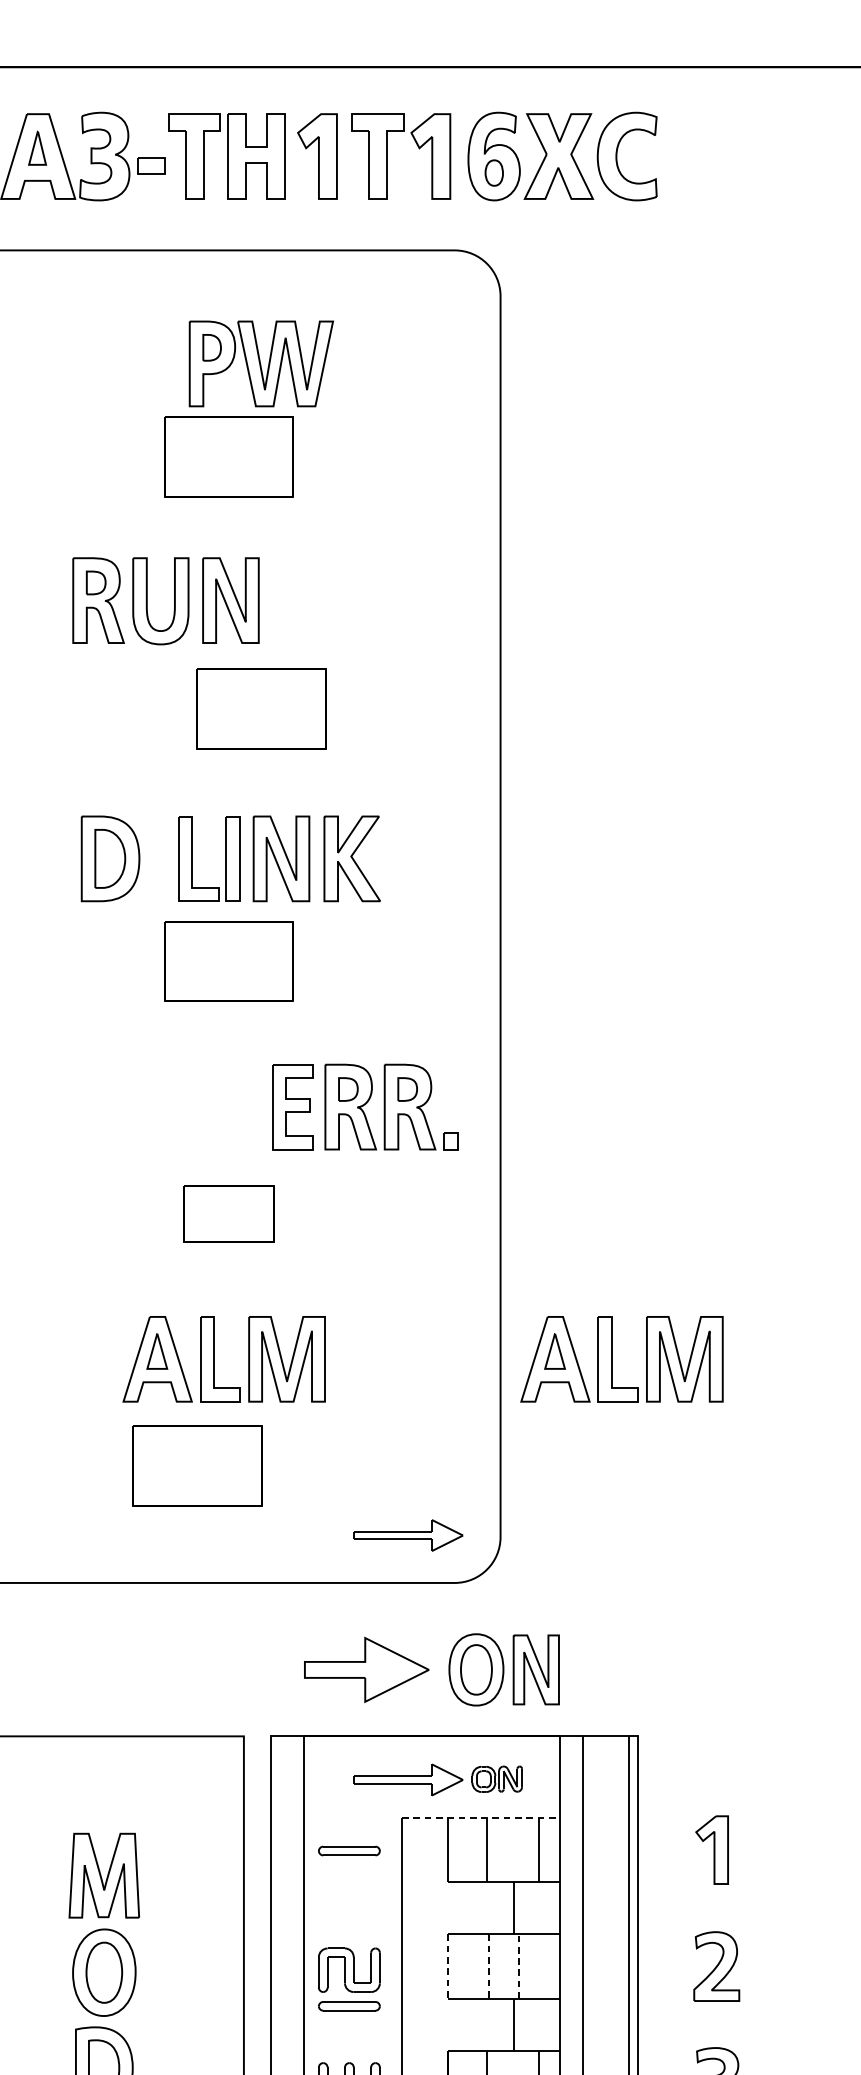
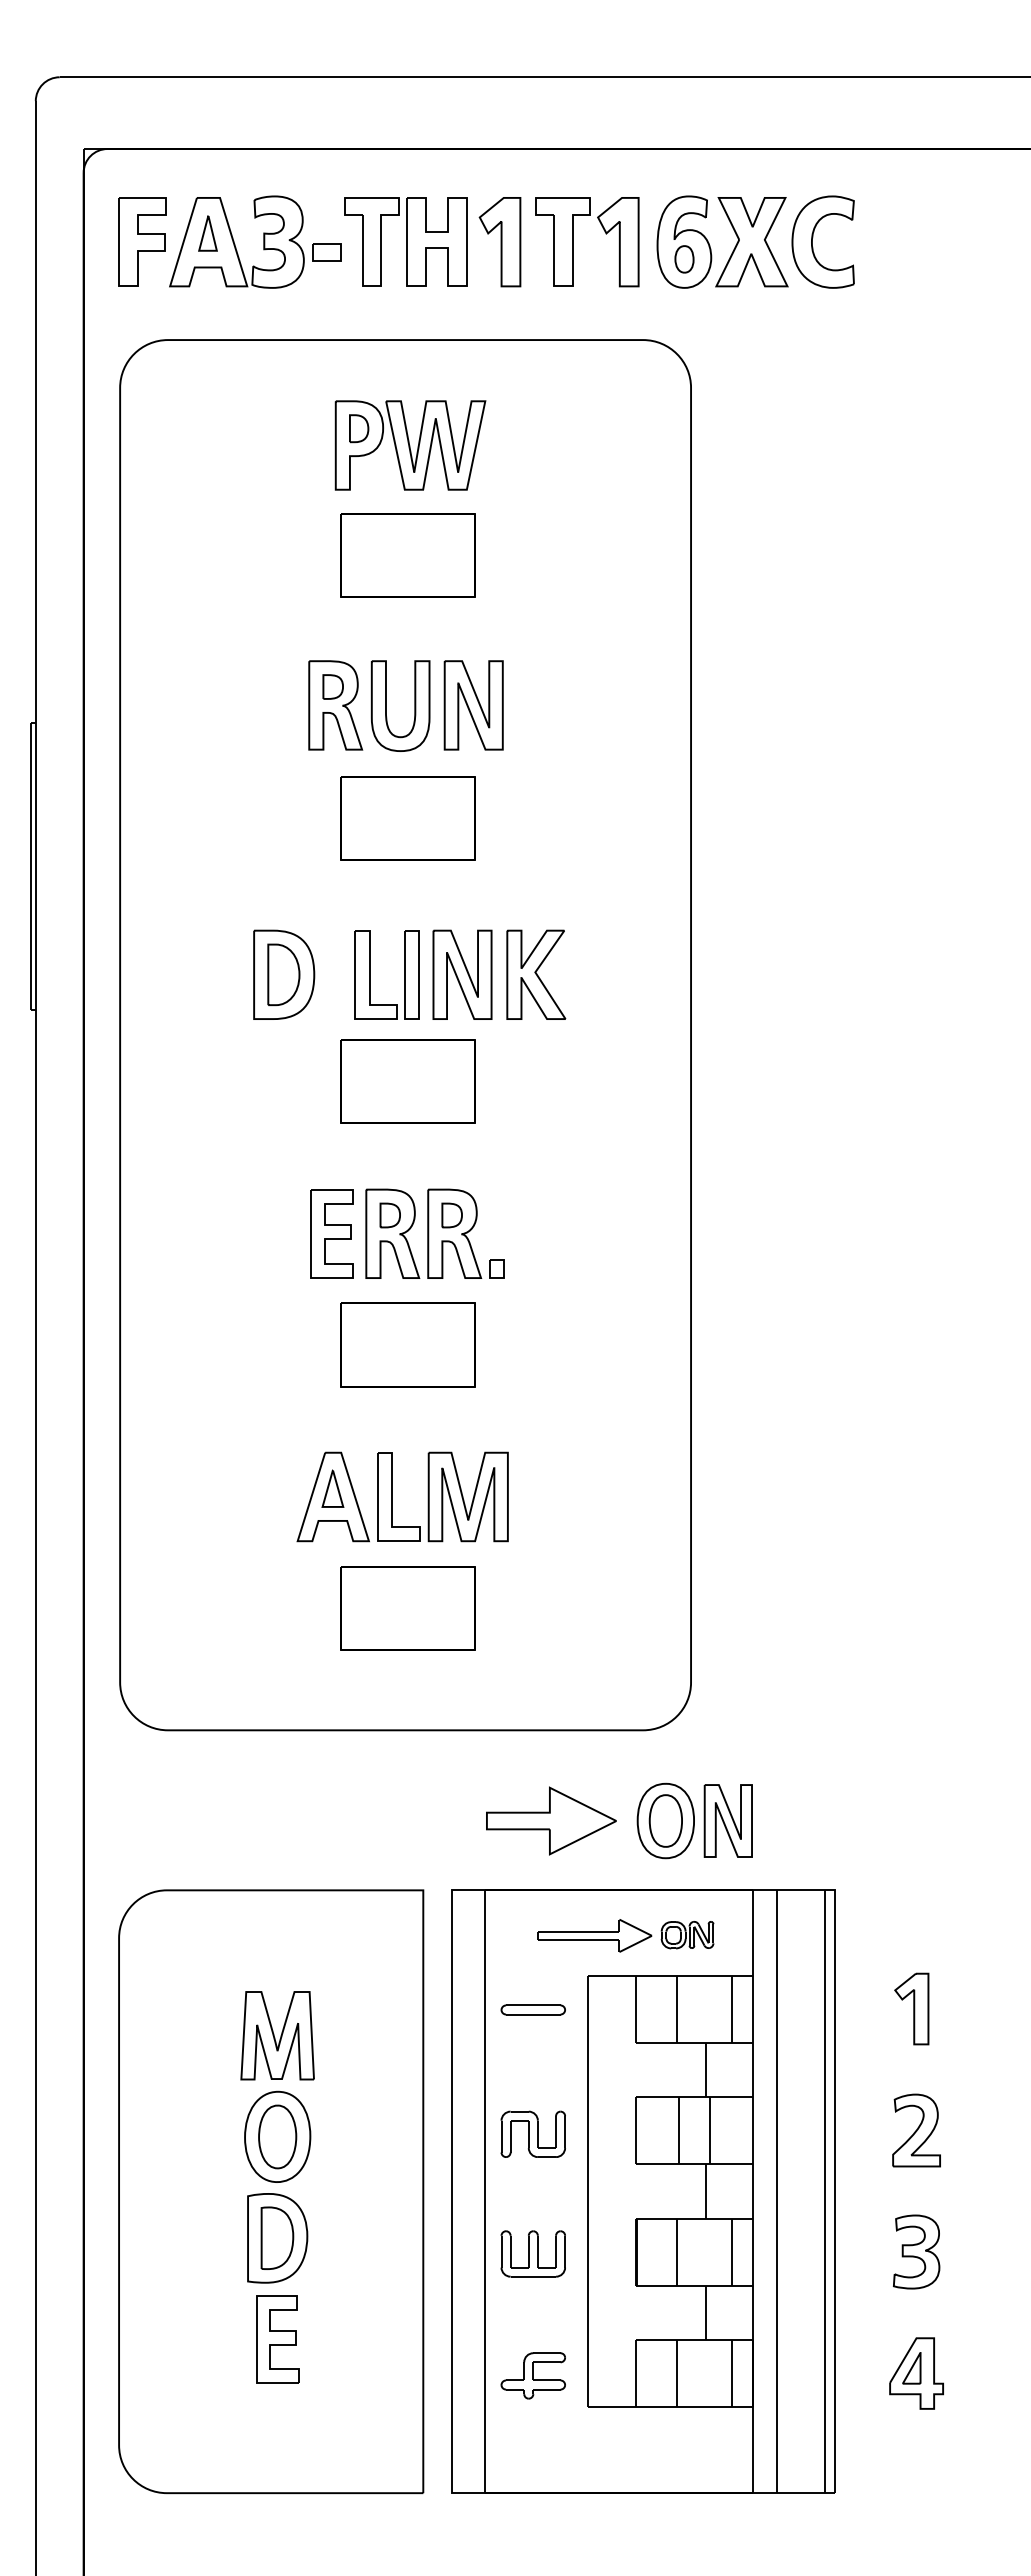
part: (261, 363) -> (410, 445), moved
part: (174, 600) -> (414, 705), moved
part: (261, 708) -> (407, 818), moved
part: (364, 1106) -> (407, 1233), moved
part: (228, 1213) -> (407, 1344), size x1.43
part: (612, 1358) -> (807, 1496), removed
part: (197, 1466) -> (407, 1608), moved
part: (408, 1535) -> (594, 1680), removed
line: (480, 1817) -> (670, 1975), dashed -> solid
line: (519, 1966) -> (710, 2130), dashed -> solid
line: (448, 1967) -> (636, 2131), dashed -> solid
line: (489, 1967) -> (679, 2131), dashed -> solid
part: (348, 2005) -> (532, 2171), removed

